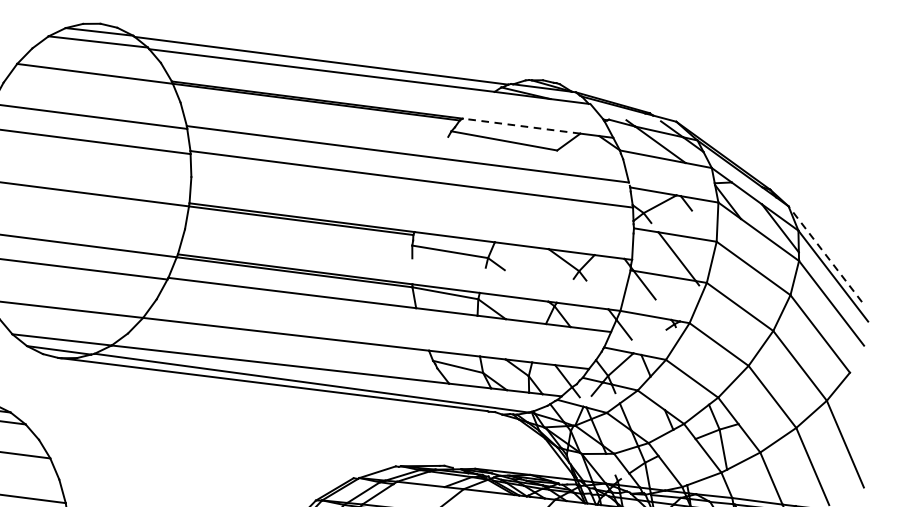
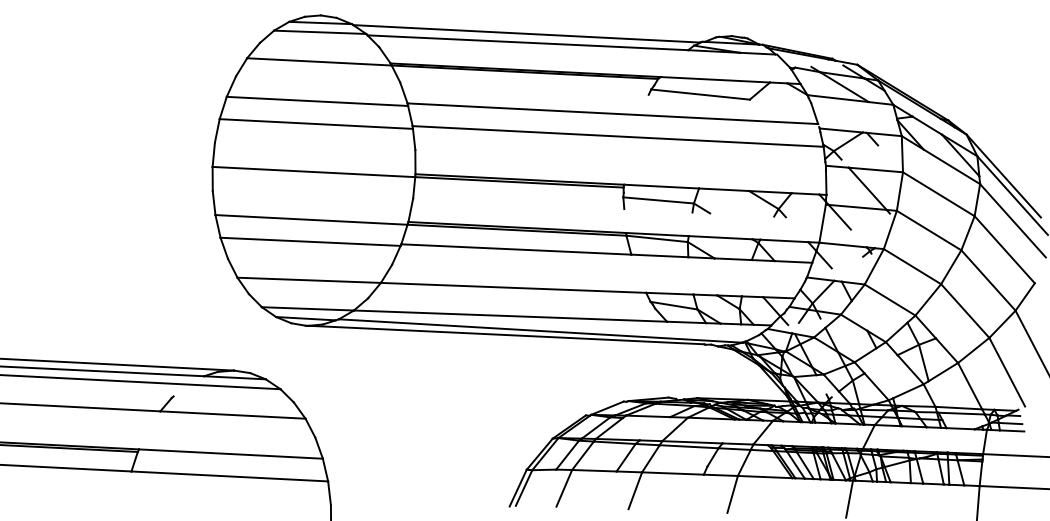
line: (521, 125) -> (715, 79), dashed -> solid
line: (824, 254) -> (1003, 176), dashed -> solid

